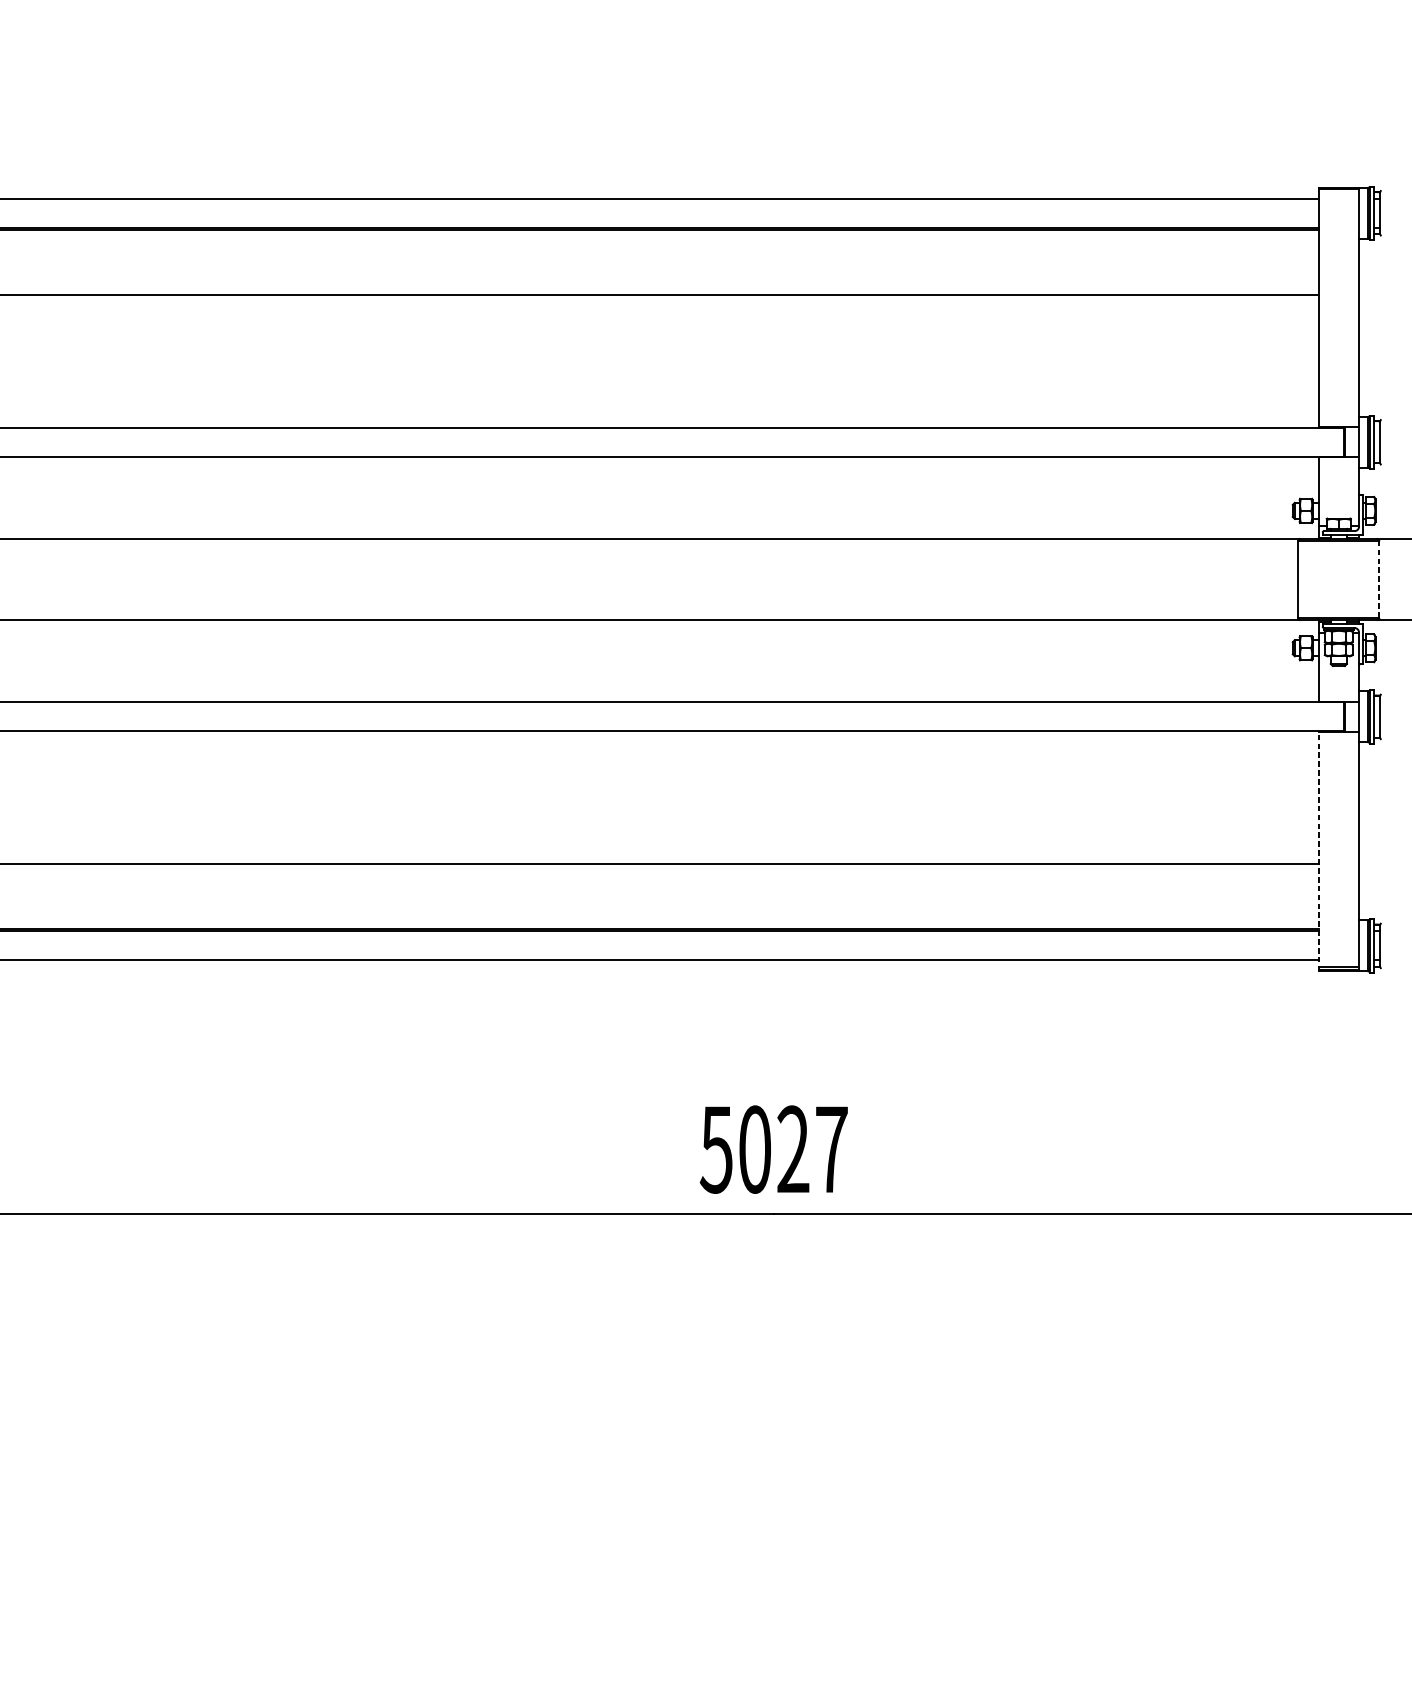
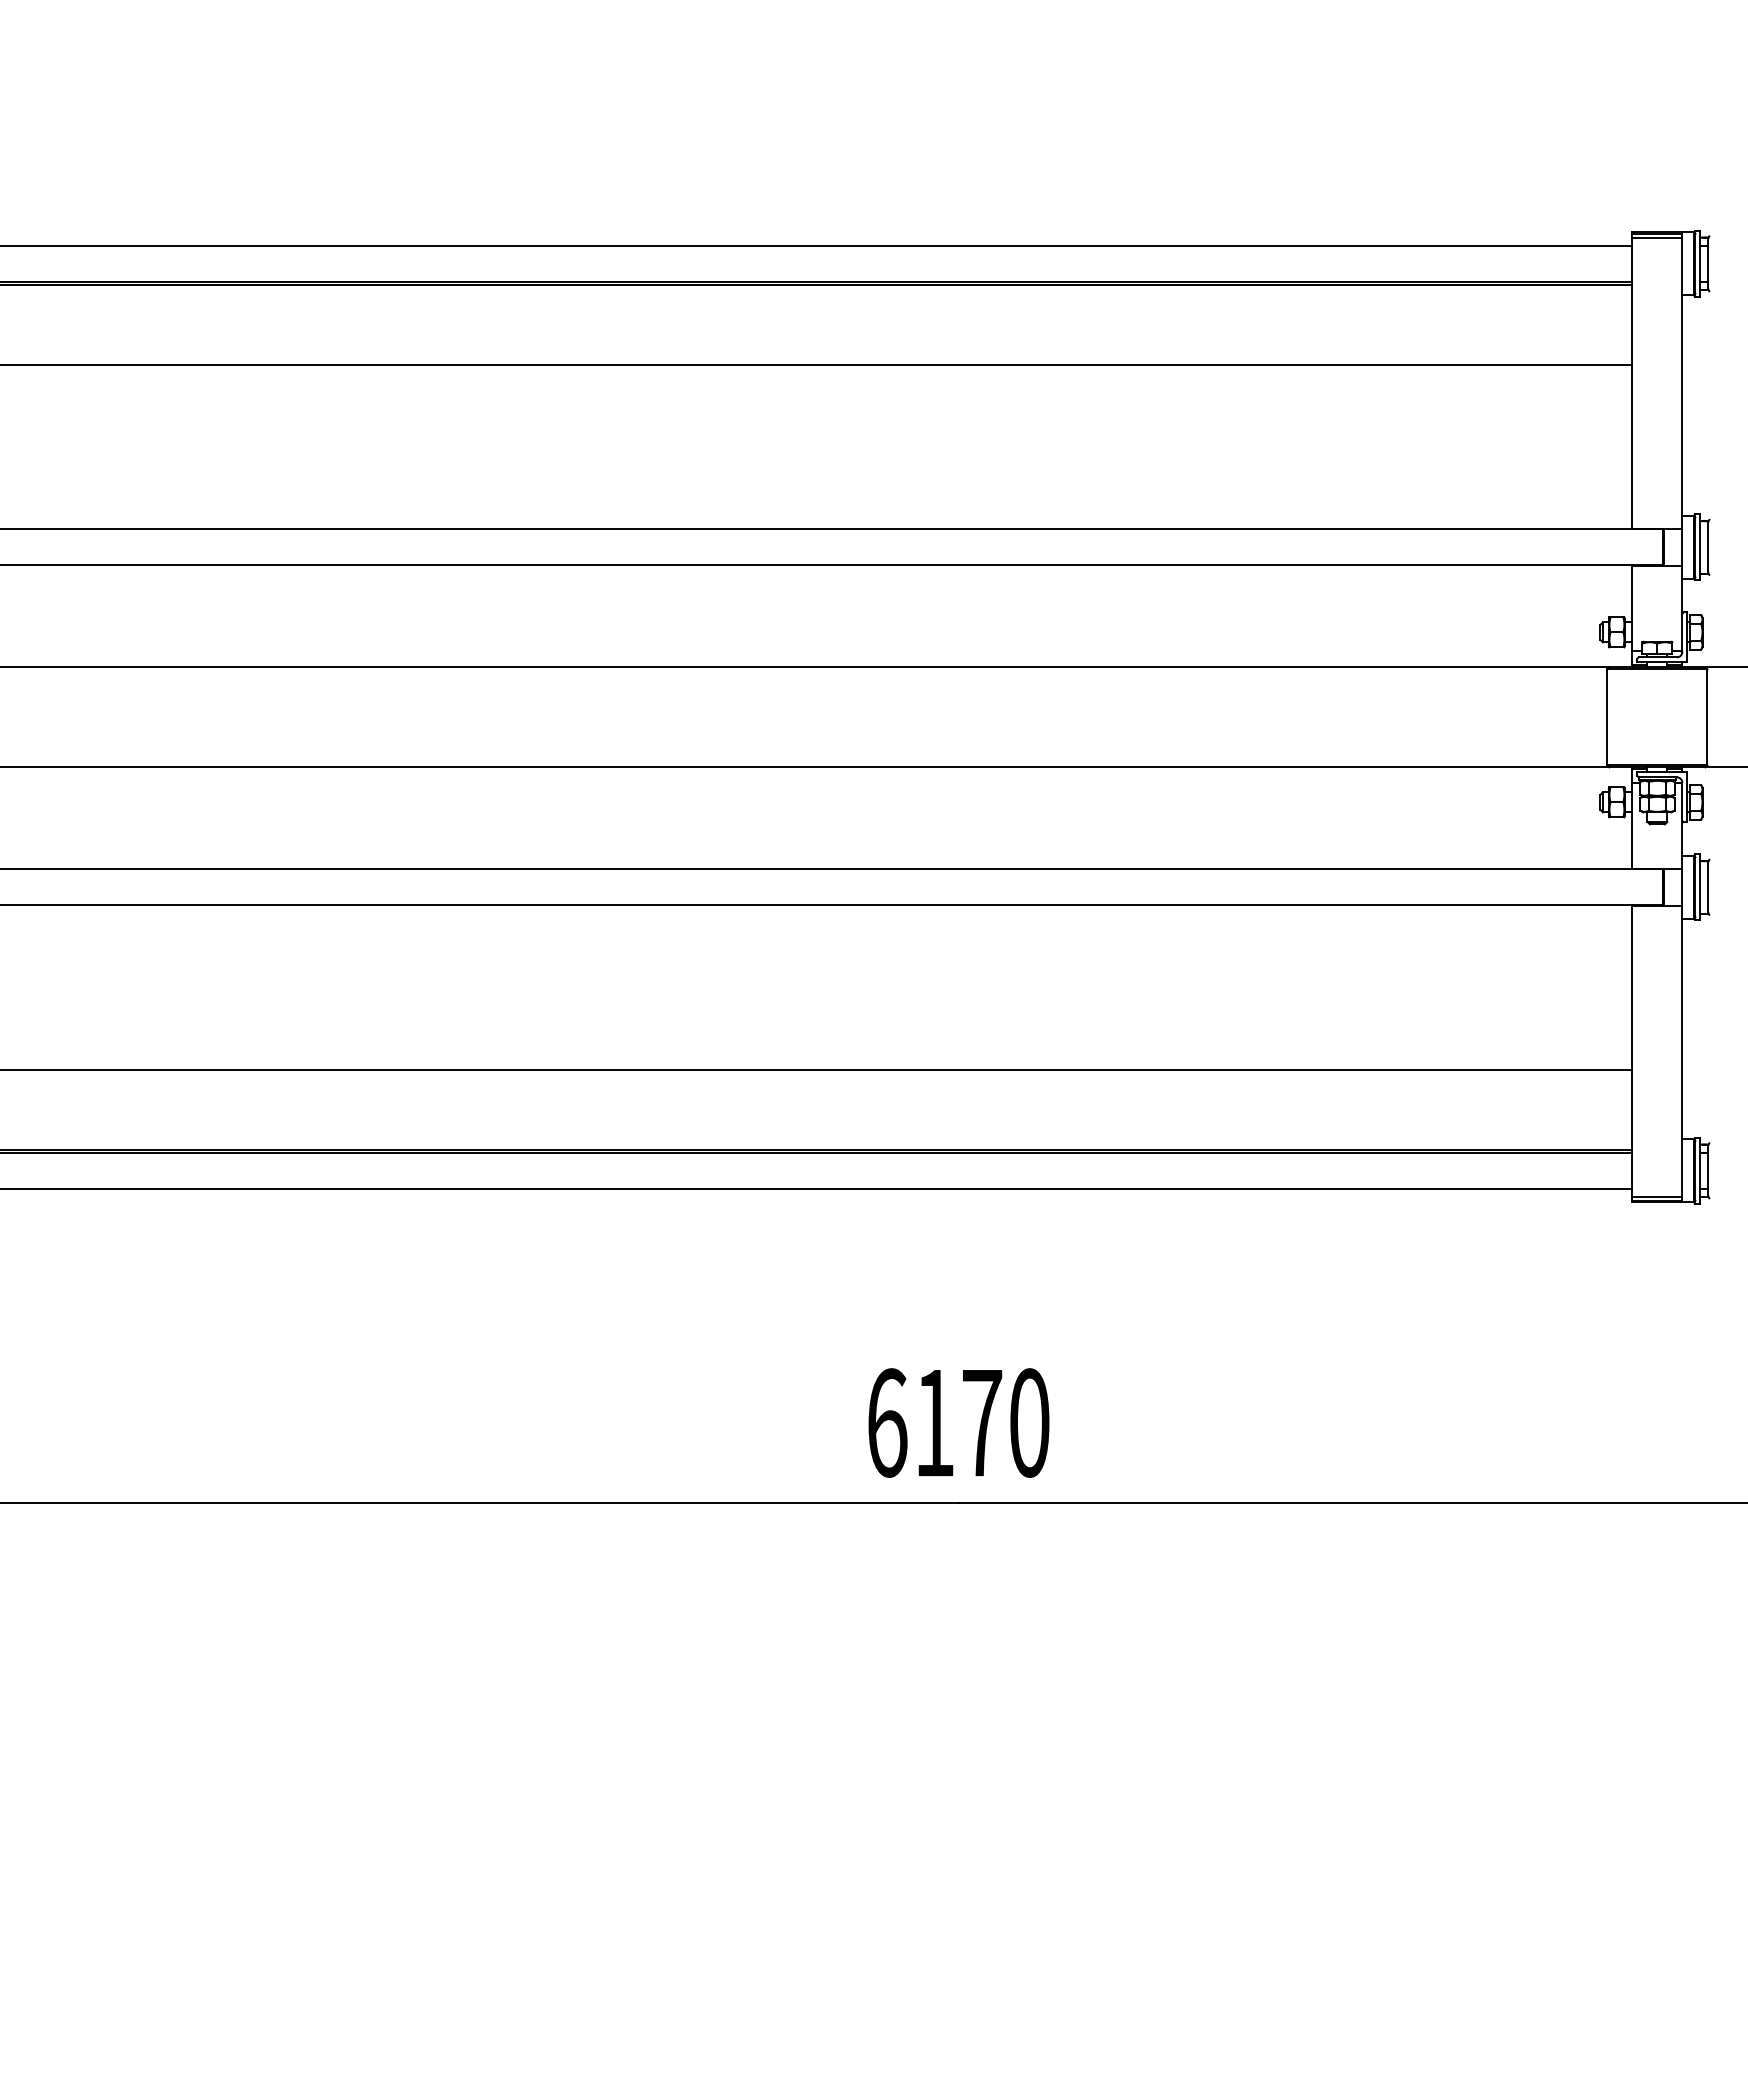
line: (1338, 191) -> (1657, 237), added
line: (1379, 579) -> (1707, 717), dashed -> solid
line: (1318, 851) -> (1632, 1053), dashed -> solid
text: (773, 1149) -> (957, 1422), 5027 -> 6170

